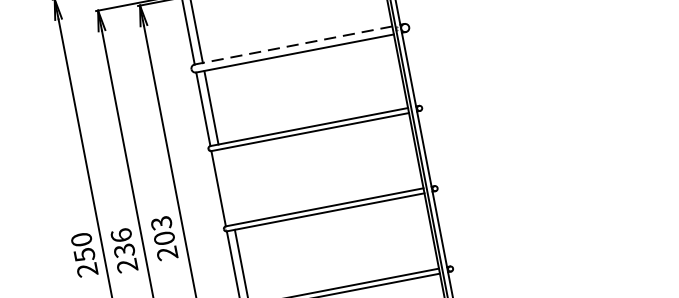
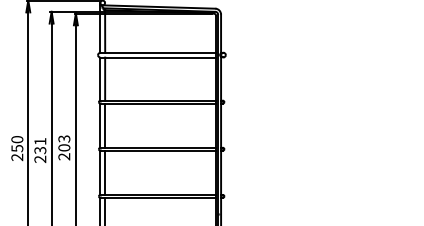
line: (293, 44) -> (158, 52), dashed -> solid
line: (227, 186) -> (105, 125), added
text: (121, 235) -> (40, 141), 236 -> 231

